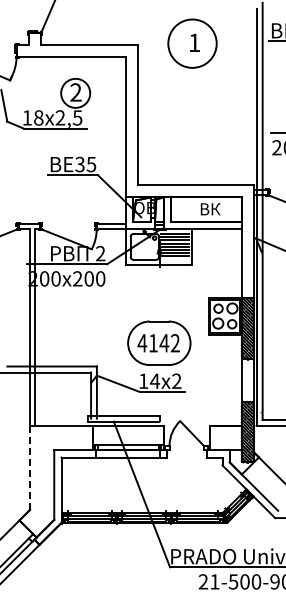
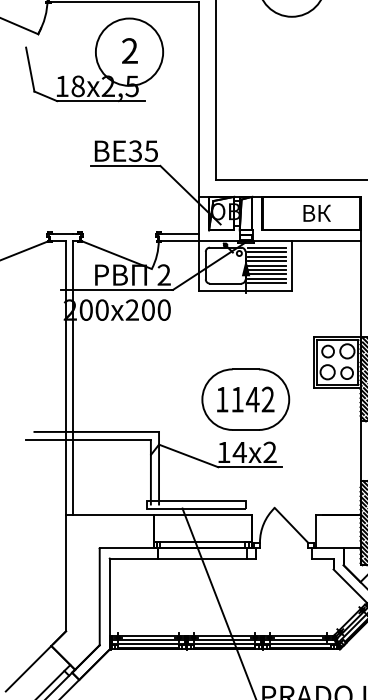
circle: (75, 93) -> (129, 52), size x1.67
line: (174, 259) -> (266, 283), added
text: (142, 343) -> (222, 399), 4142 -> 1142
line: (30, 467) -> (66, 572), dashed -> solid

